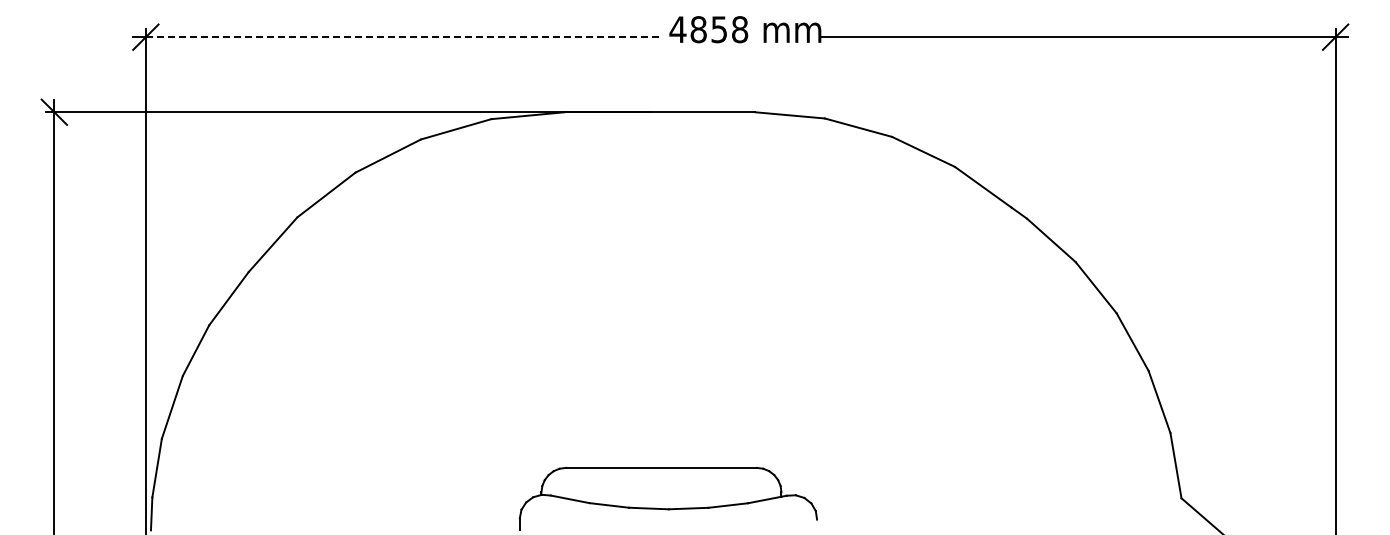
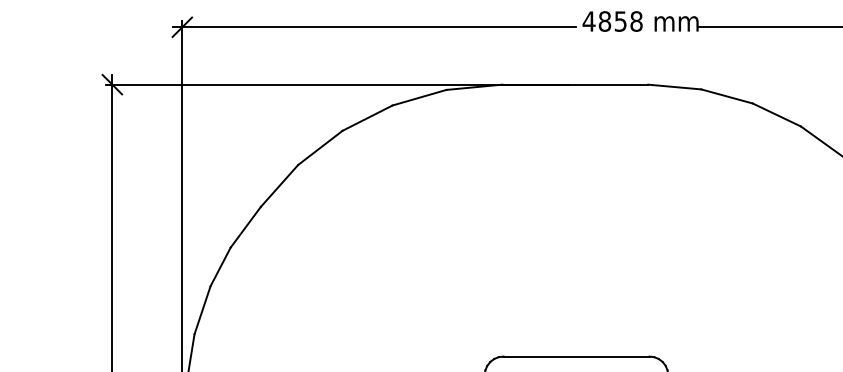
line: (403, 37) -> (379, 27), dashed -> solid

